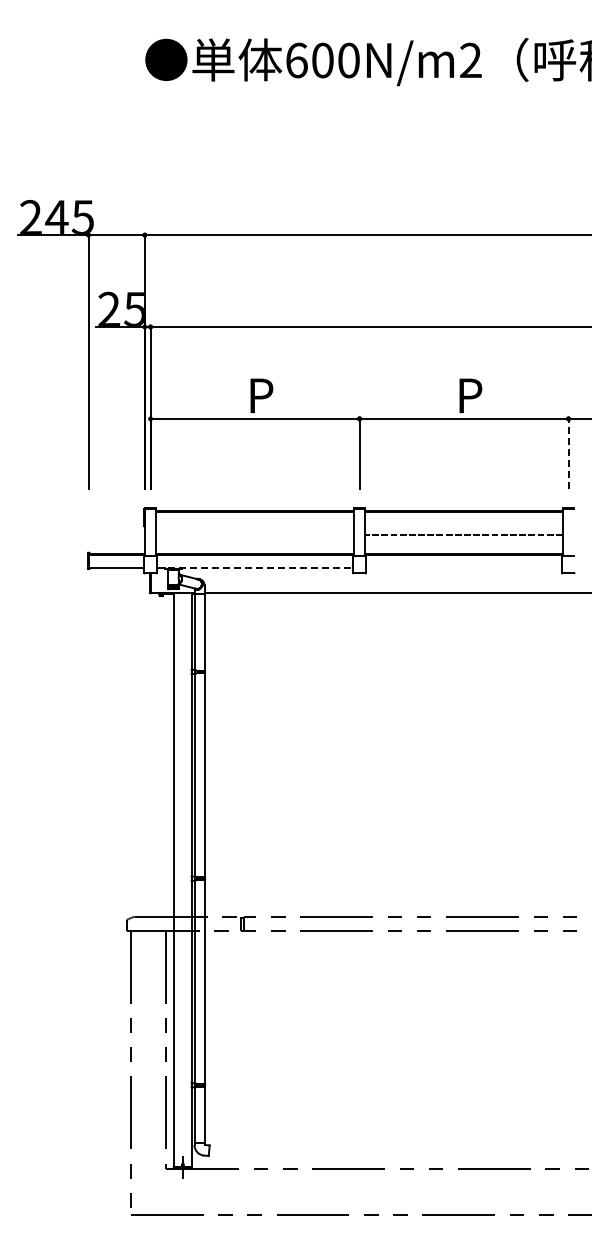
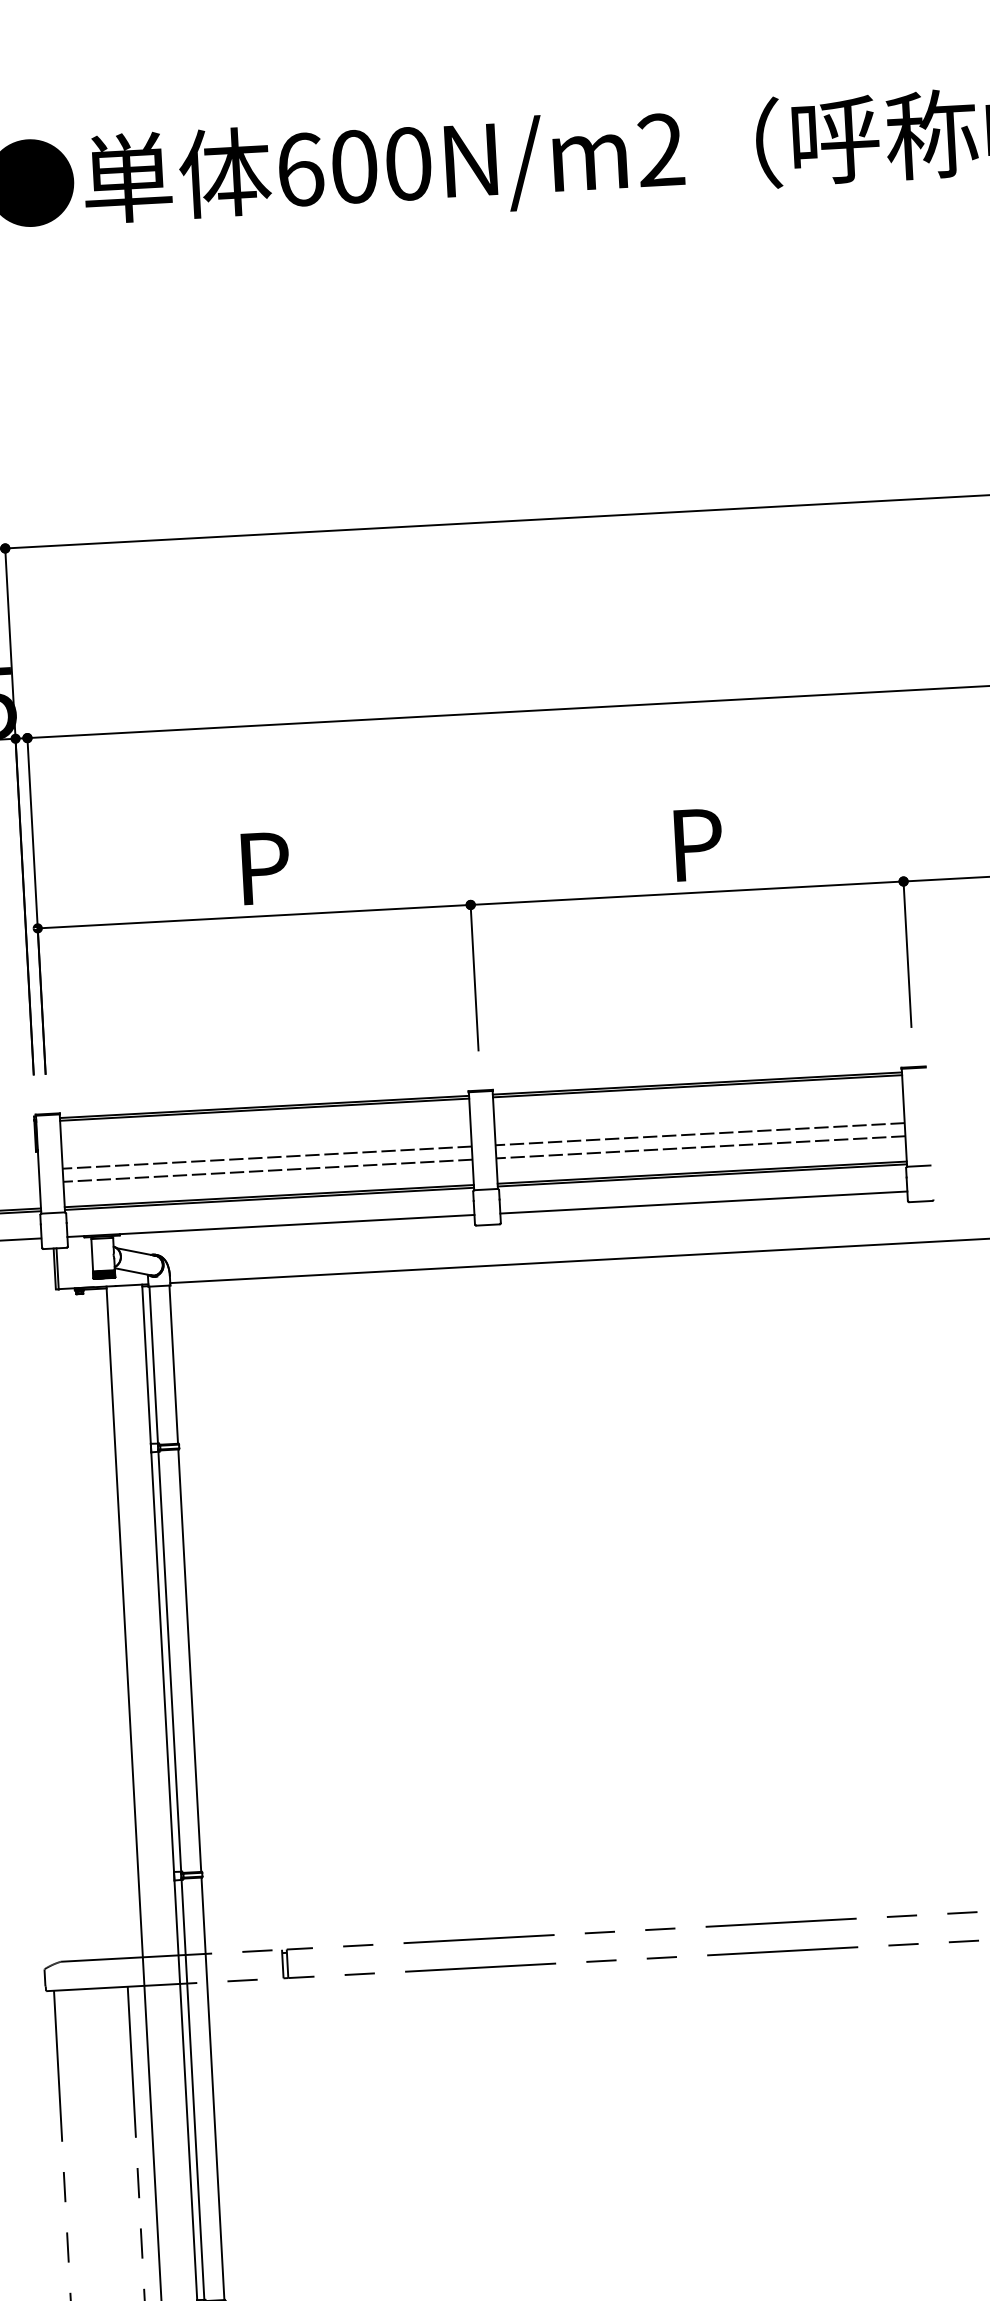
line: (568, 453) -> (907, 953), dashed -> solid
line: (254, 535) -> (266, 1158), added
line: (254, 541) -> (266, 1170), added
line: (463, 541) -> (699, 1147), added
line: (255, 568) -> (271, 1226), dashed -> solid
line: (463, 568) -> (702, 1203), added

